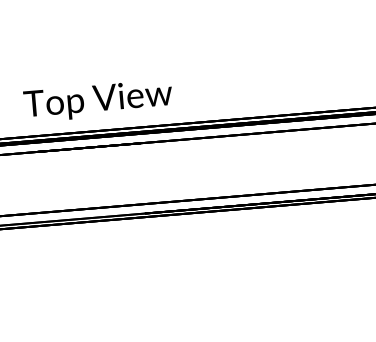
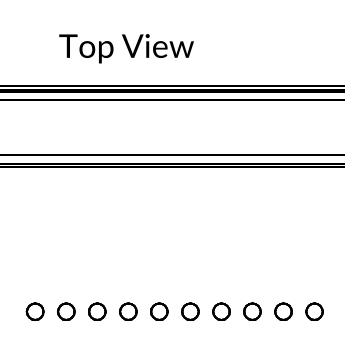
text: (98, 100) -> (126, 48), moved

